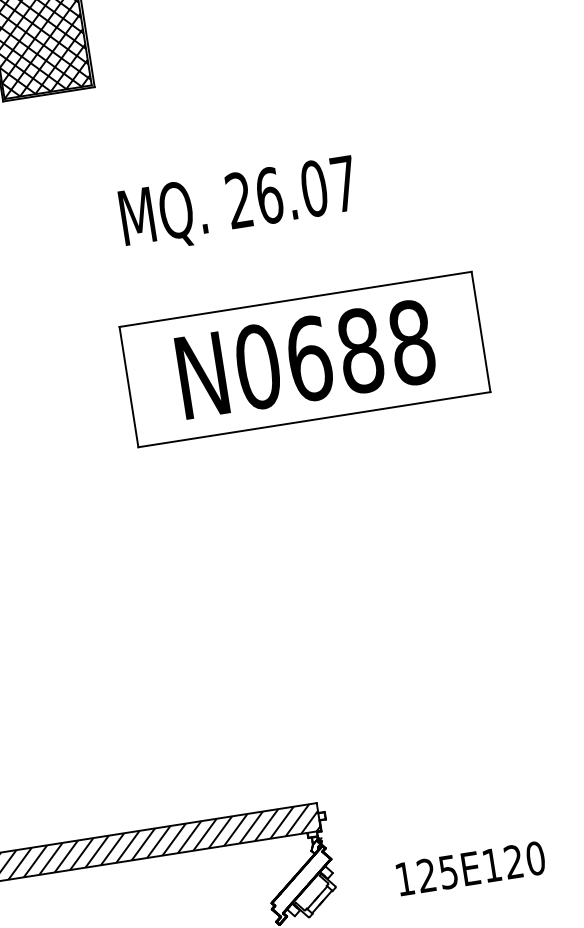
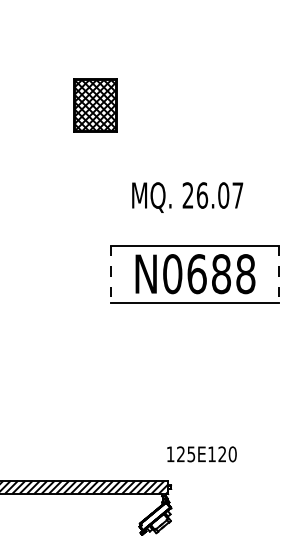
text: (238, 204) -> (187, 197), moved
line: (480, 332) -> (278, 274), solid -> dashed
line: (129, 387) -> (111, 274), solid -> dashed
text: (469, 869) -> (201, 454), moved

